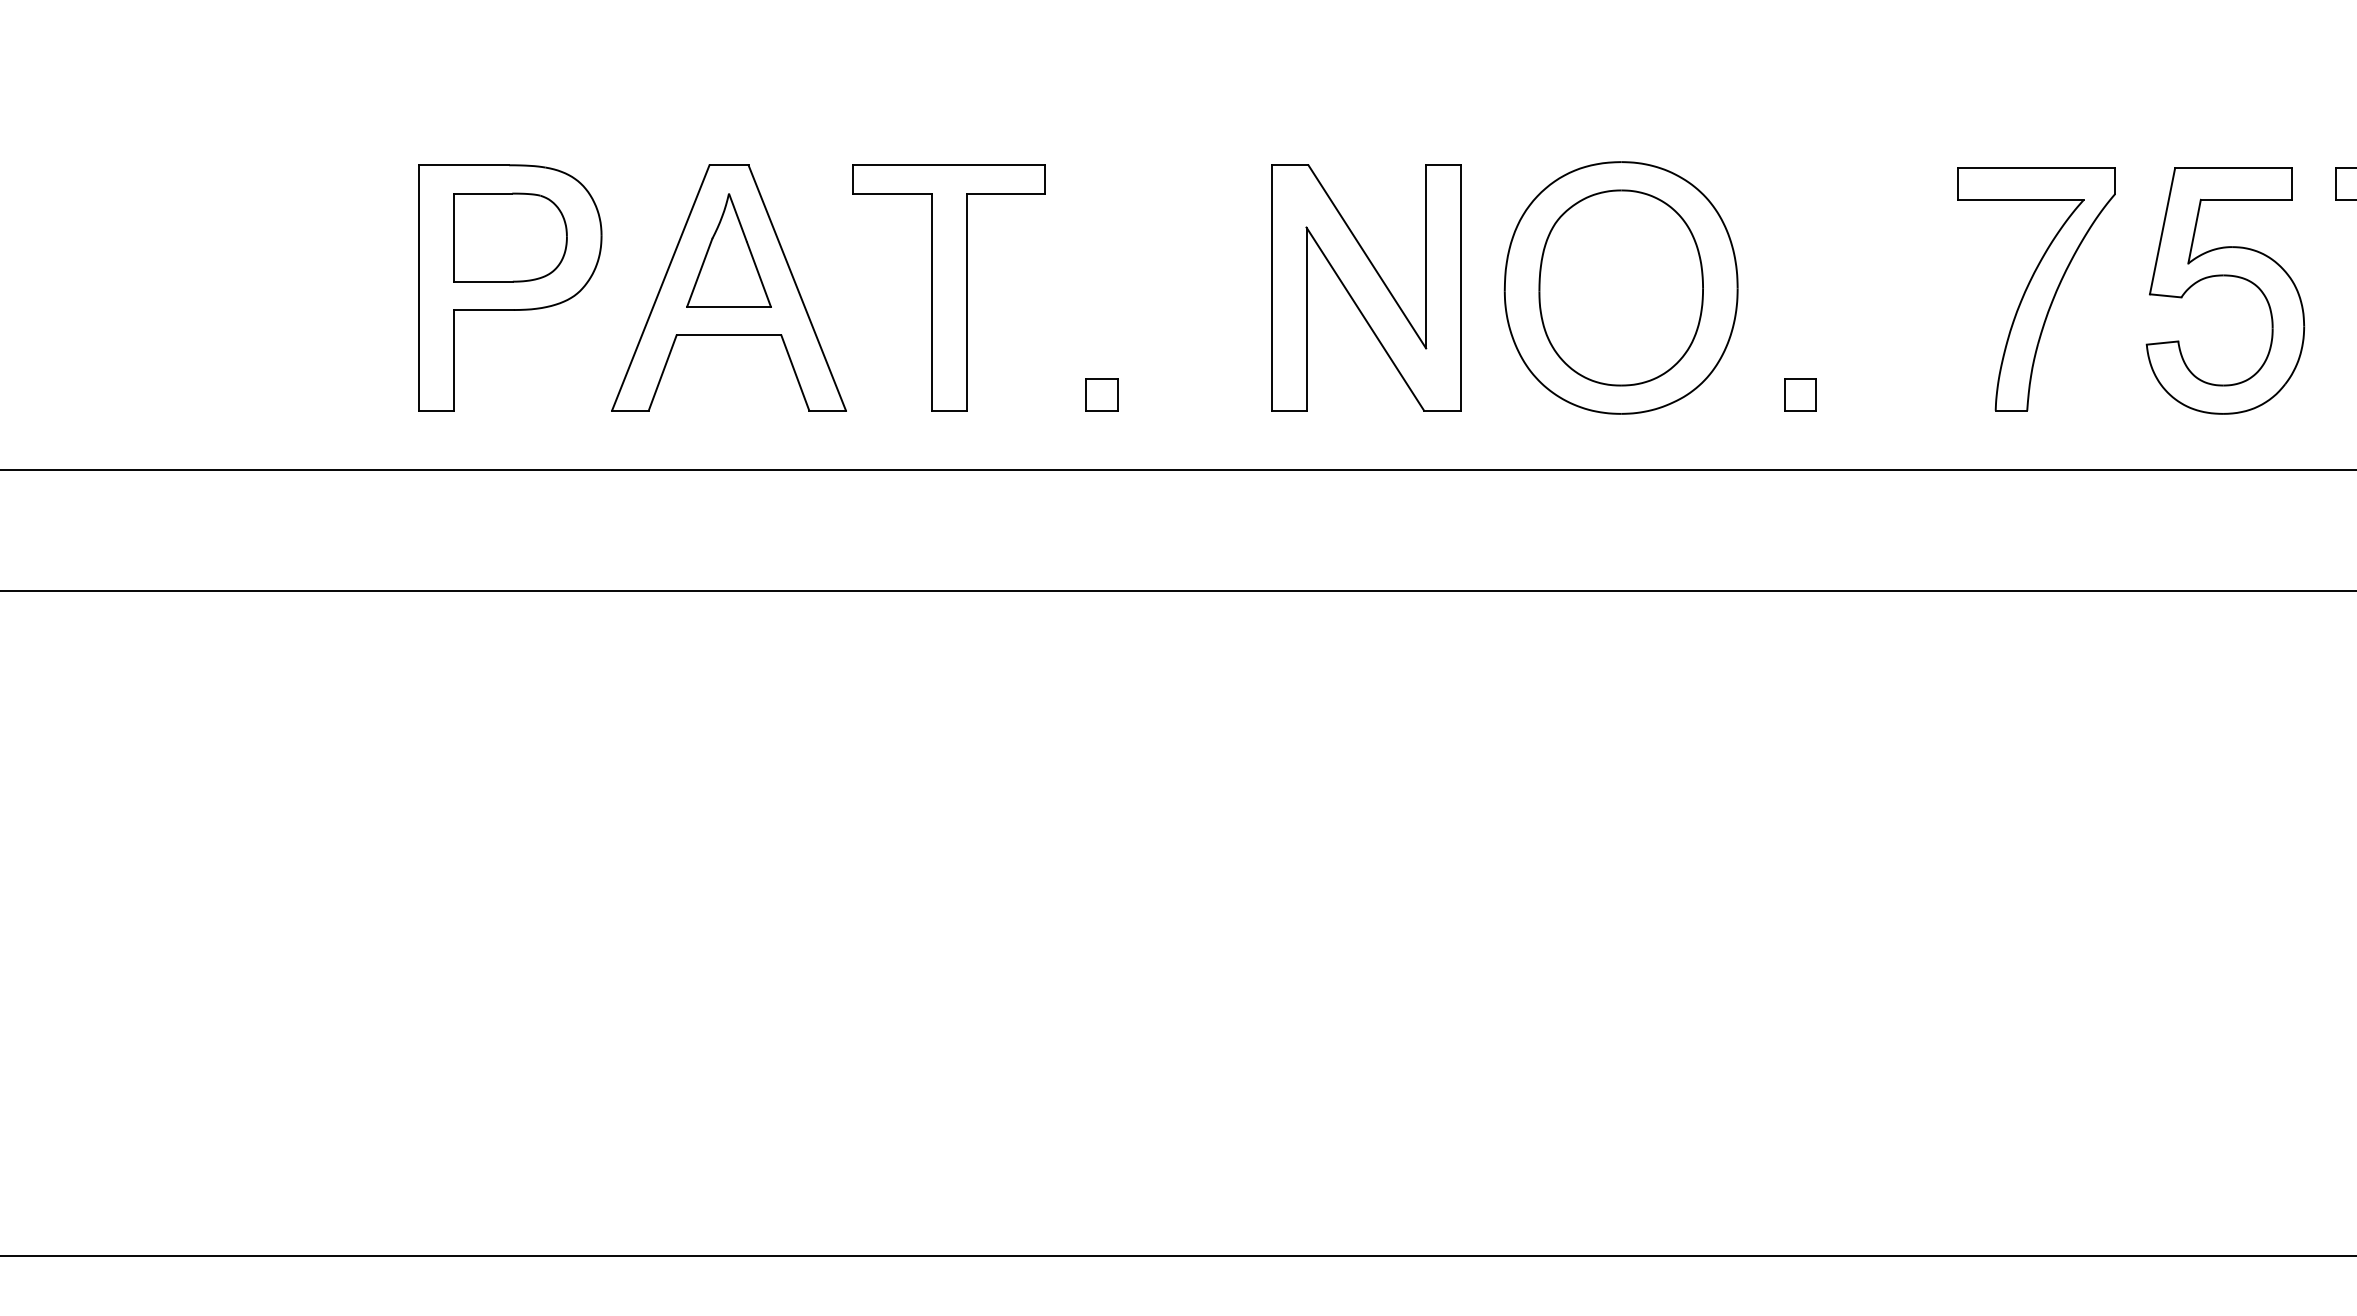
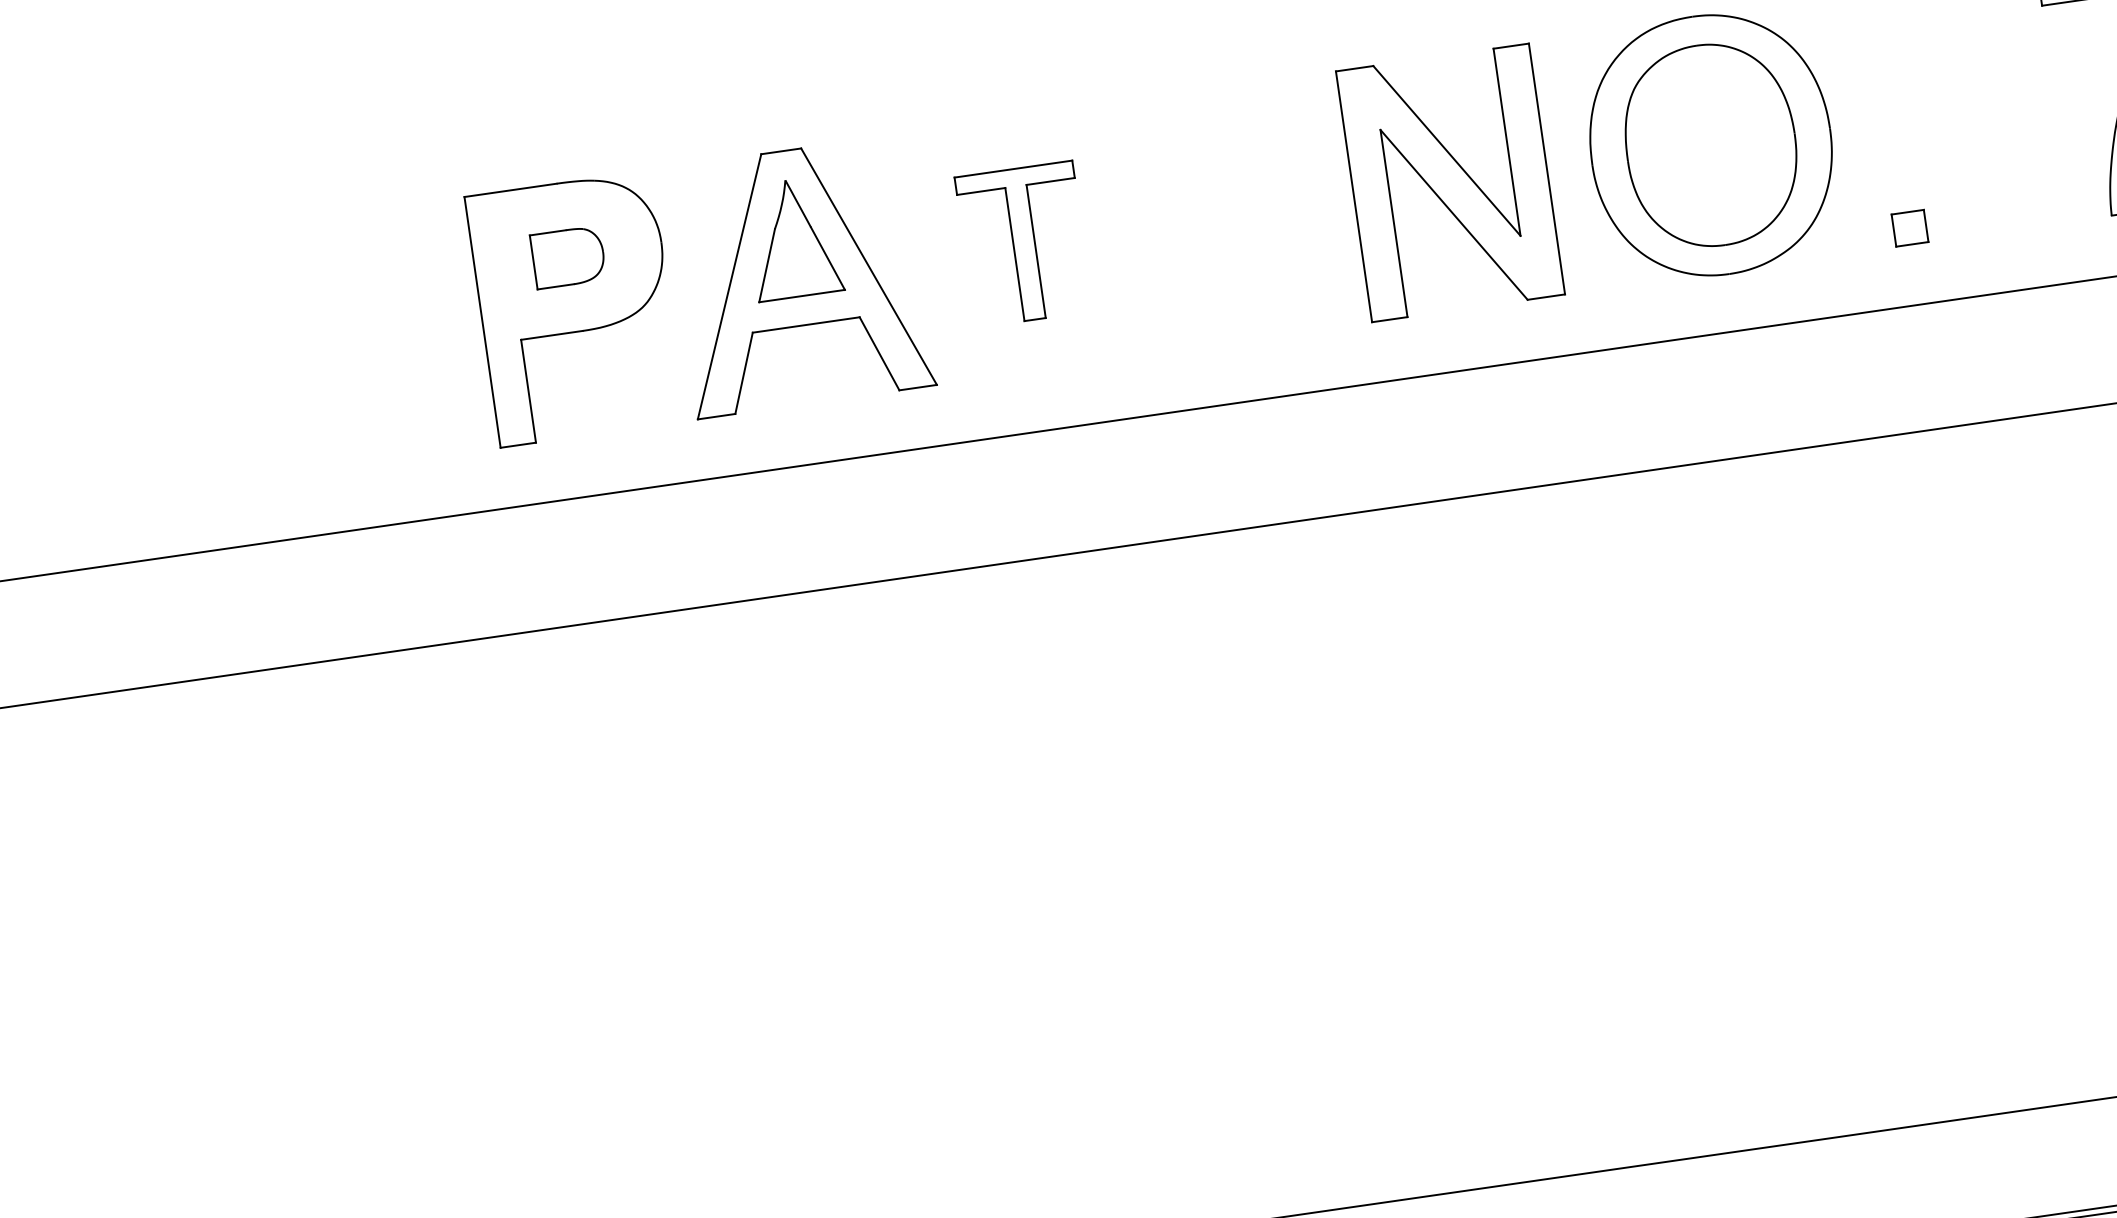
part: (510, 237) -> (568, 257), size x0.6
part: (948, 287) -> (1023, 243), size x0.6
part: (1101, 394) -> (1195, 330), removed

